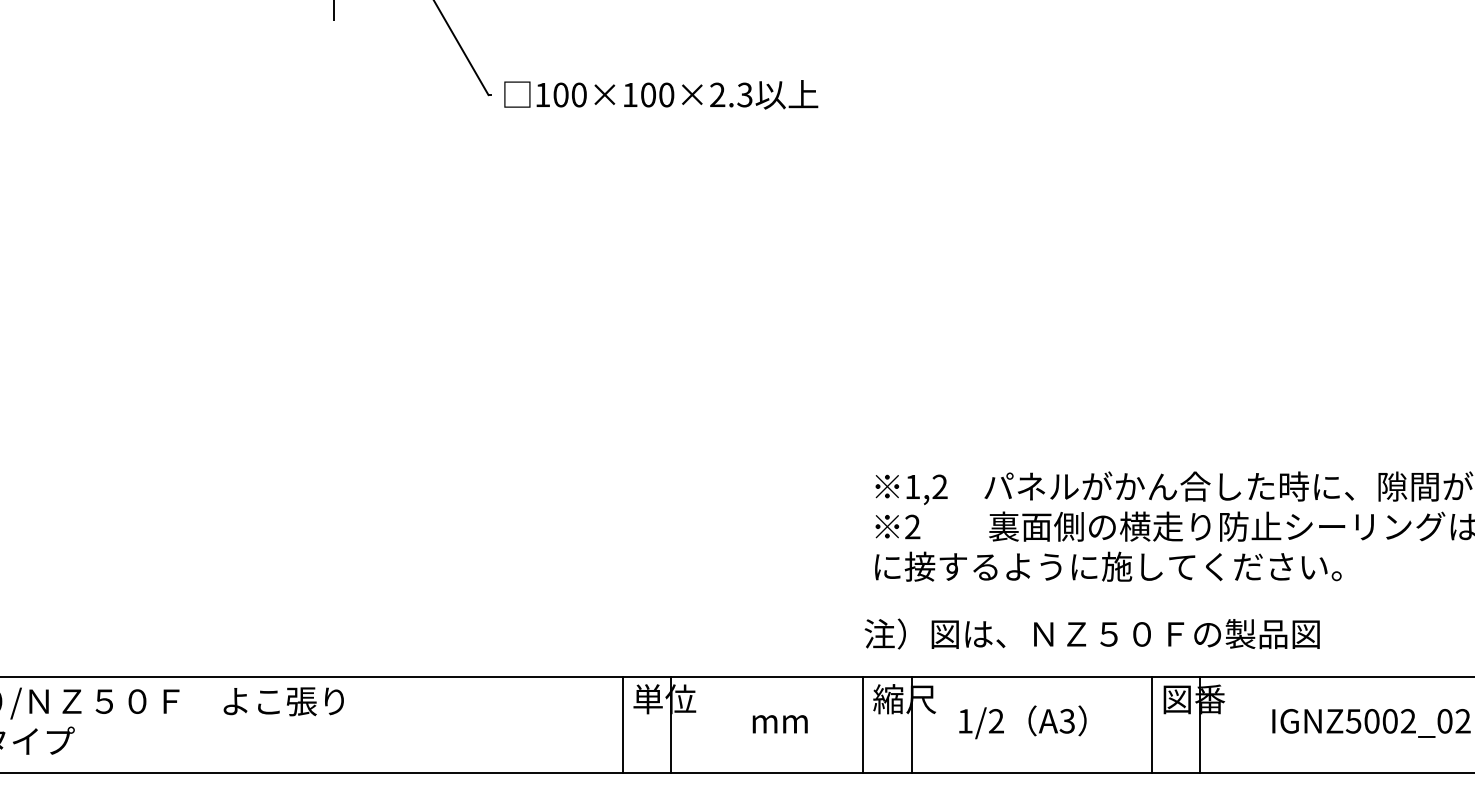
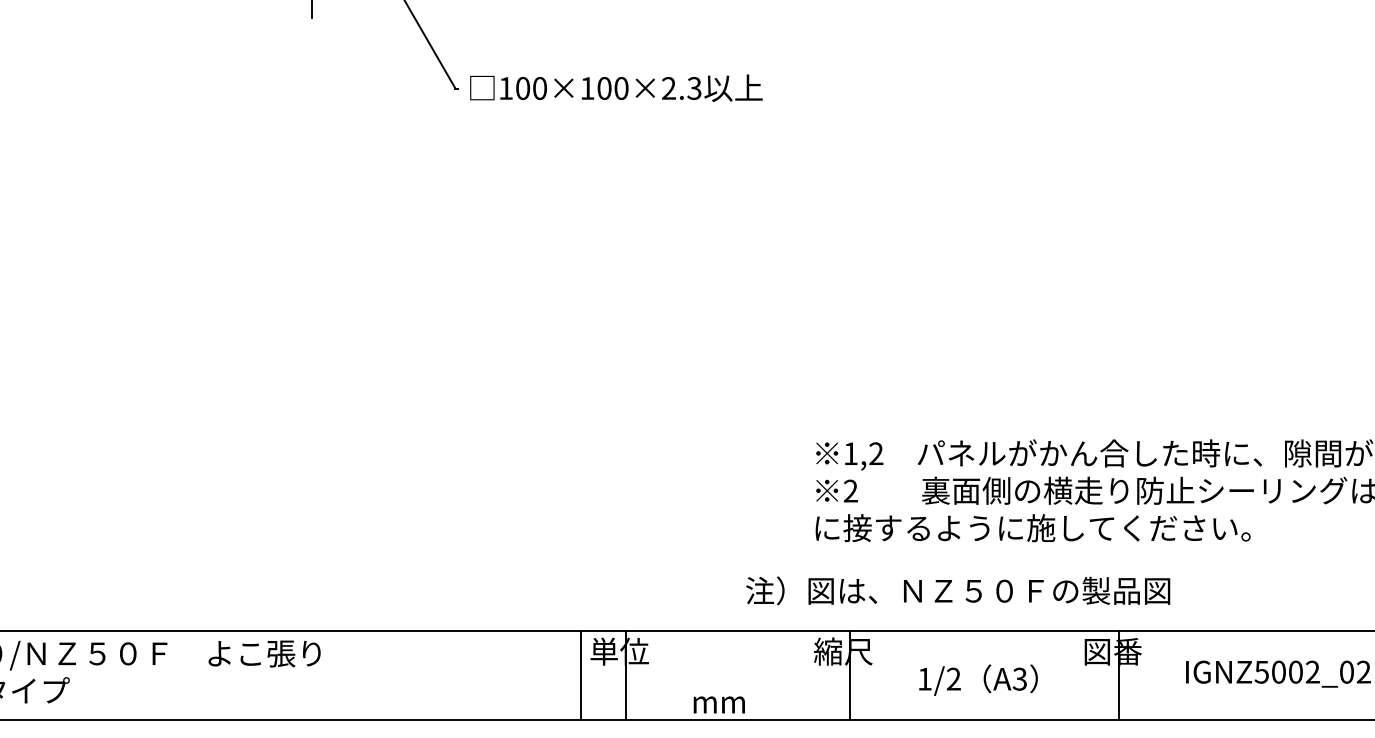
text: (1092, 633) -> (958, 590), moved
text: (1022, 721) -> (978, 679), moved
text: (779, 723) -> (718, 704), moved
line: (863, 724) -> (804, 675), removed
line: (1151, 724) -> (1073, 675), removed

